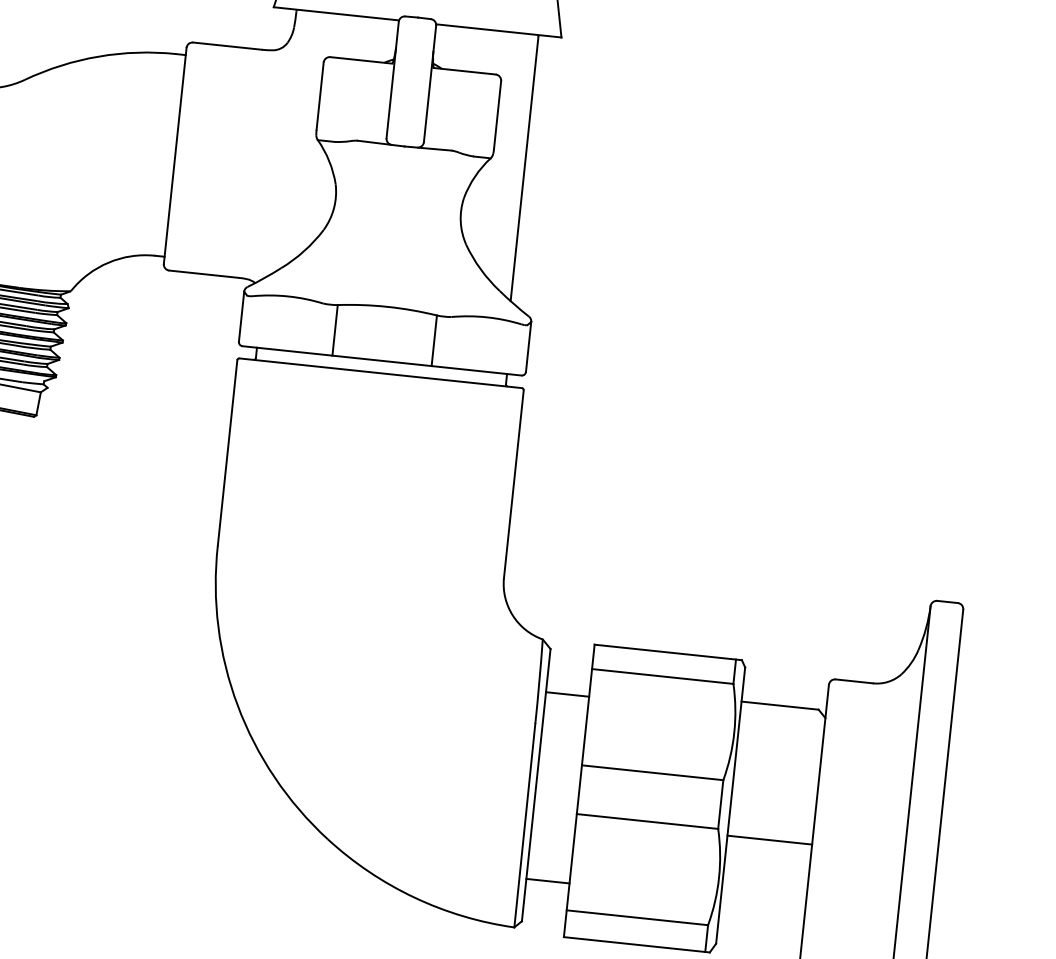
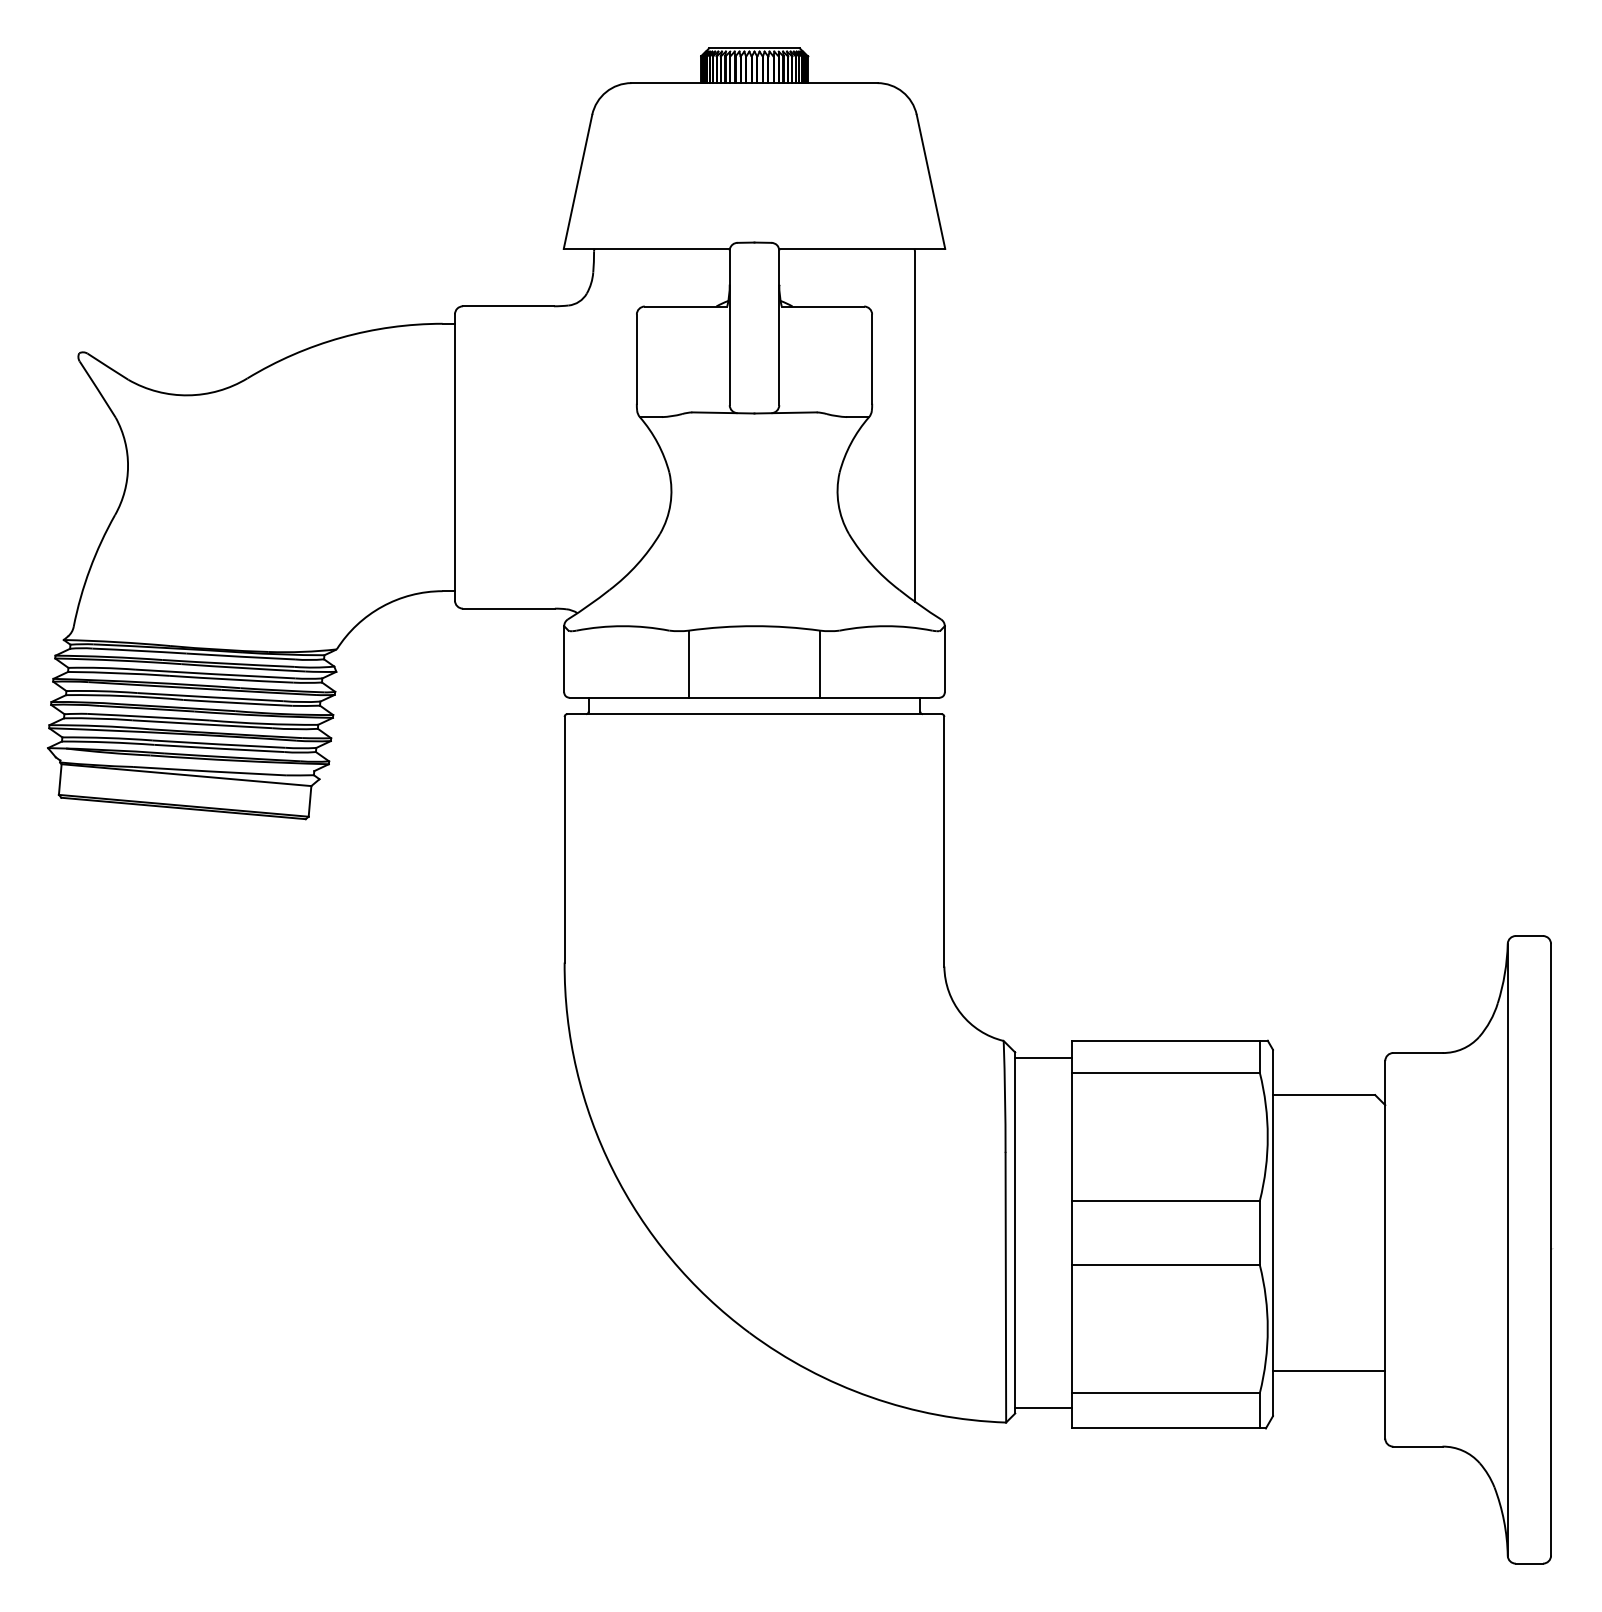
line: (567, 694) -> (1043, 1057), moved
line: (770, 839) -> (1329, 1370), moved
line: (547, 881) -> (1043, 1408), moved

